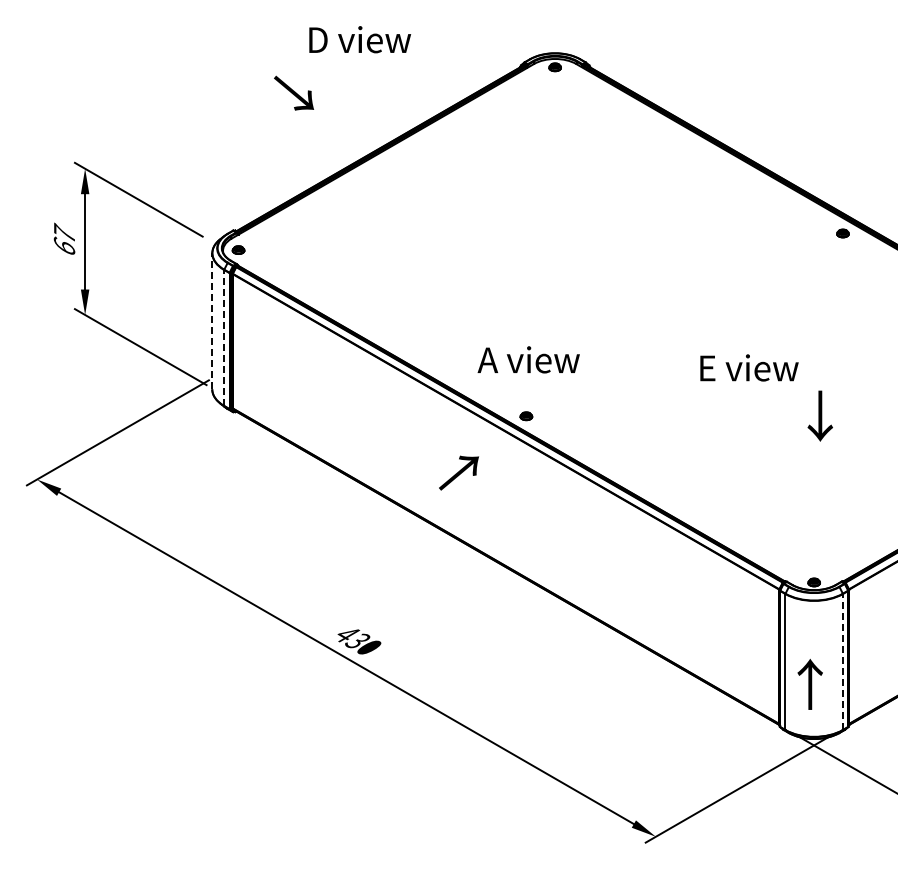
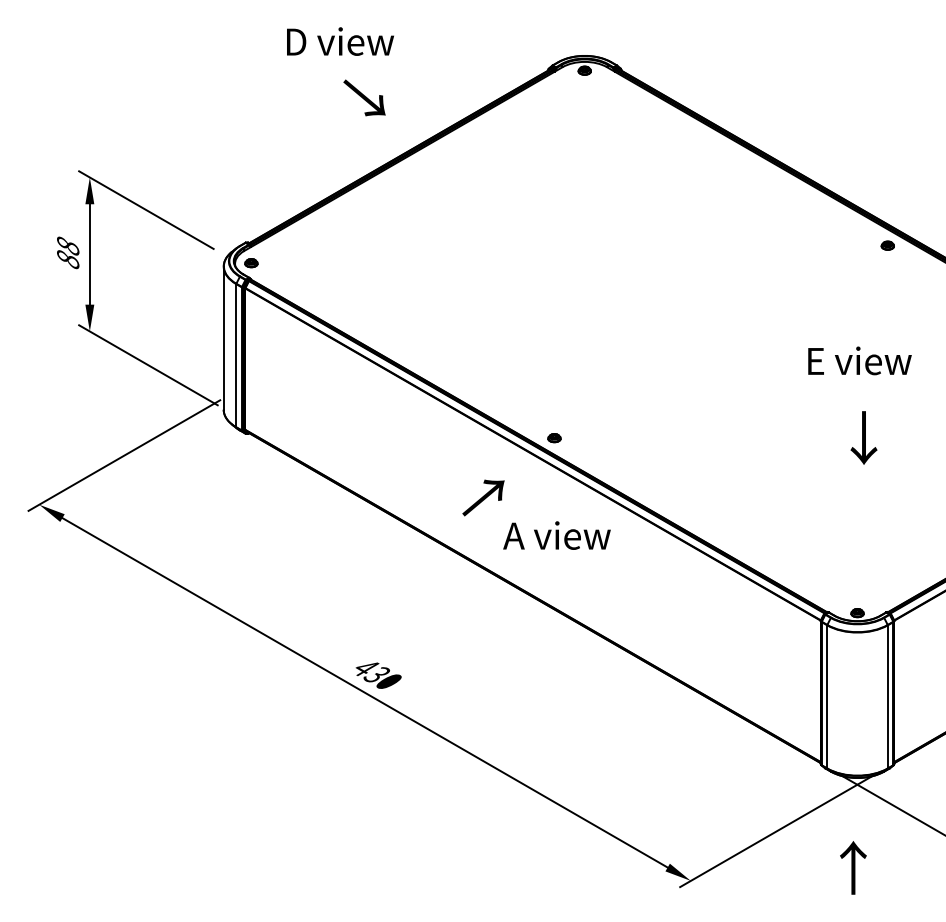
text: (360, 39) -> (340, 41), moved
text: (294, 92) -> (365, 97), moved
text: (64, 238) -> (68, 250), 67 -> 88
line: (212, 321) -> (223, 338), dashed -> solid
line: (224, 337) -> (236, 355), dashed -> solid
text: (528, 359) -> (556, 535), moved
text: (749, 367) -> (859, 360), moved
line: (842, 662) -> (887, 697), dashed -> solid
text: (809, 684) -> (852, 867), moved

